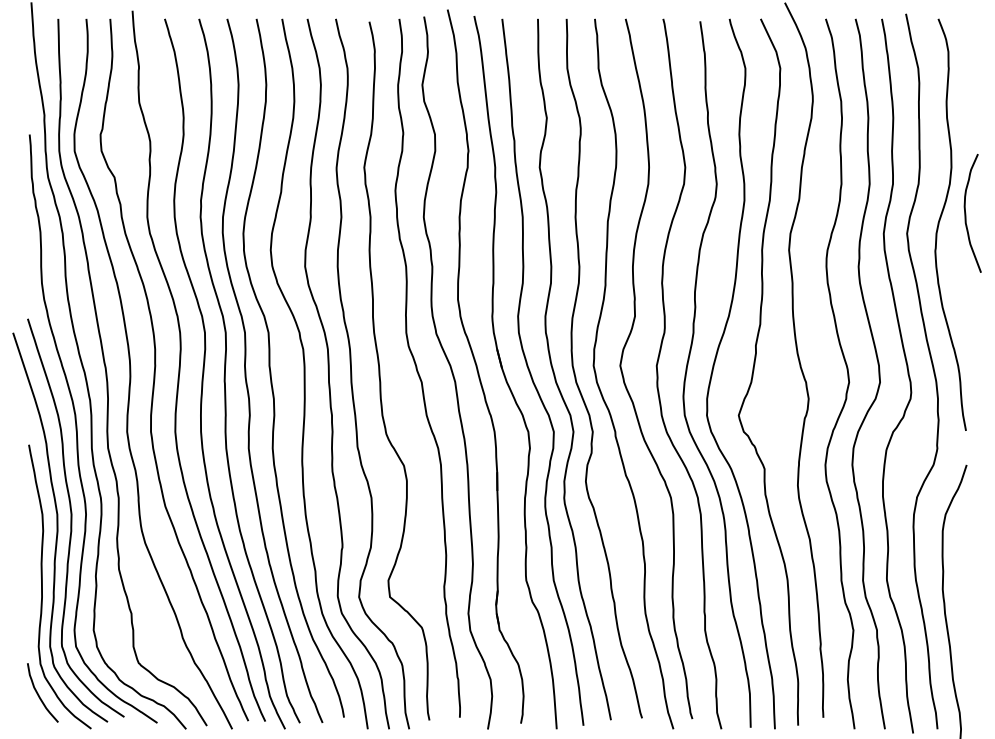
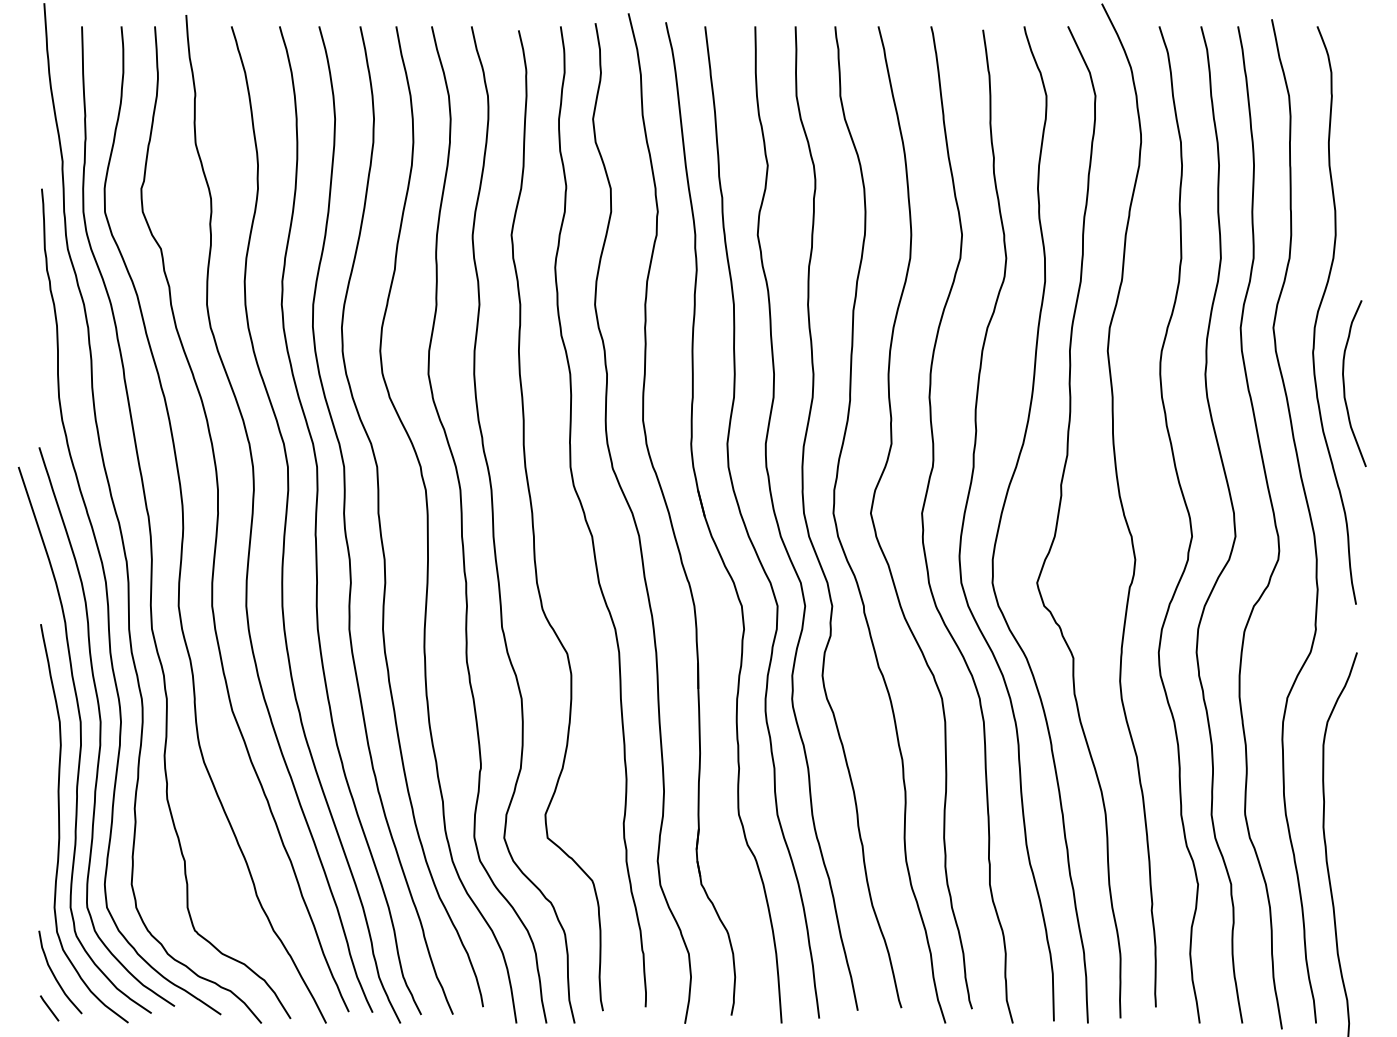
curve: (966, 213) -> (1345, 383), moved
line: (35, 718) -> (50, 1008), added

